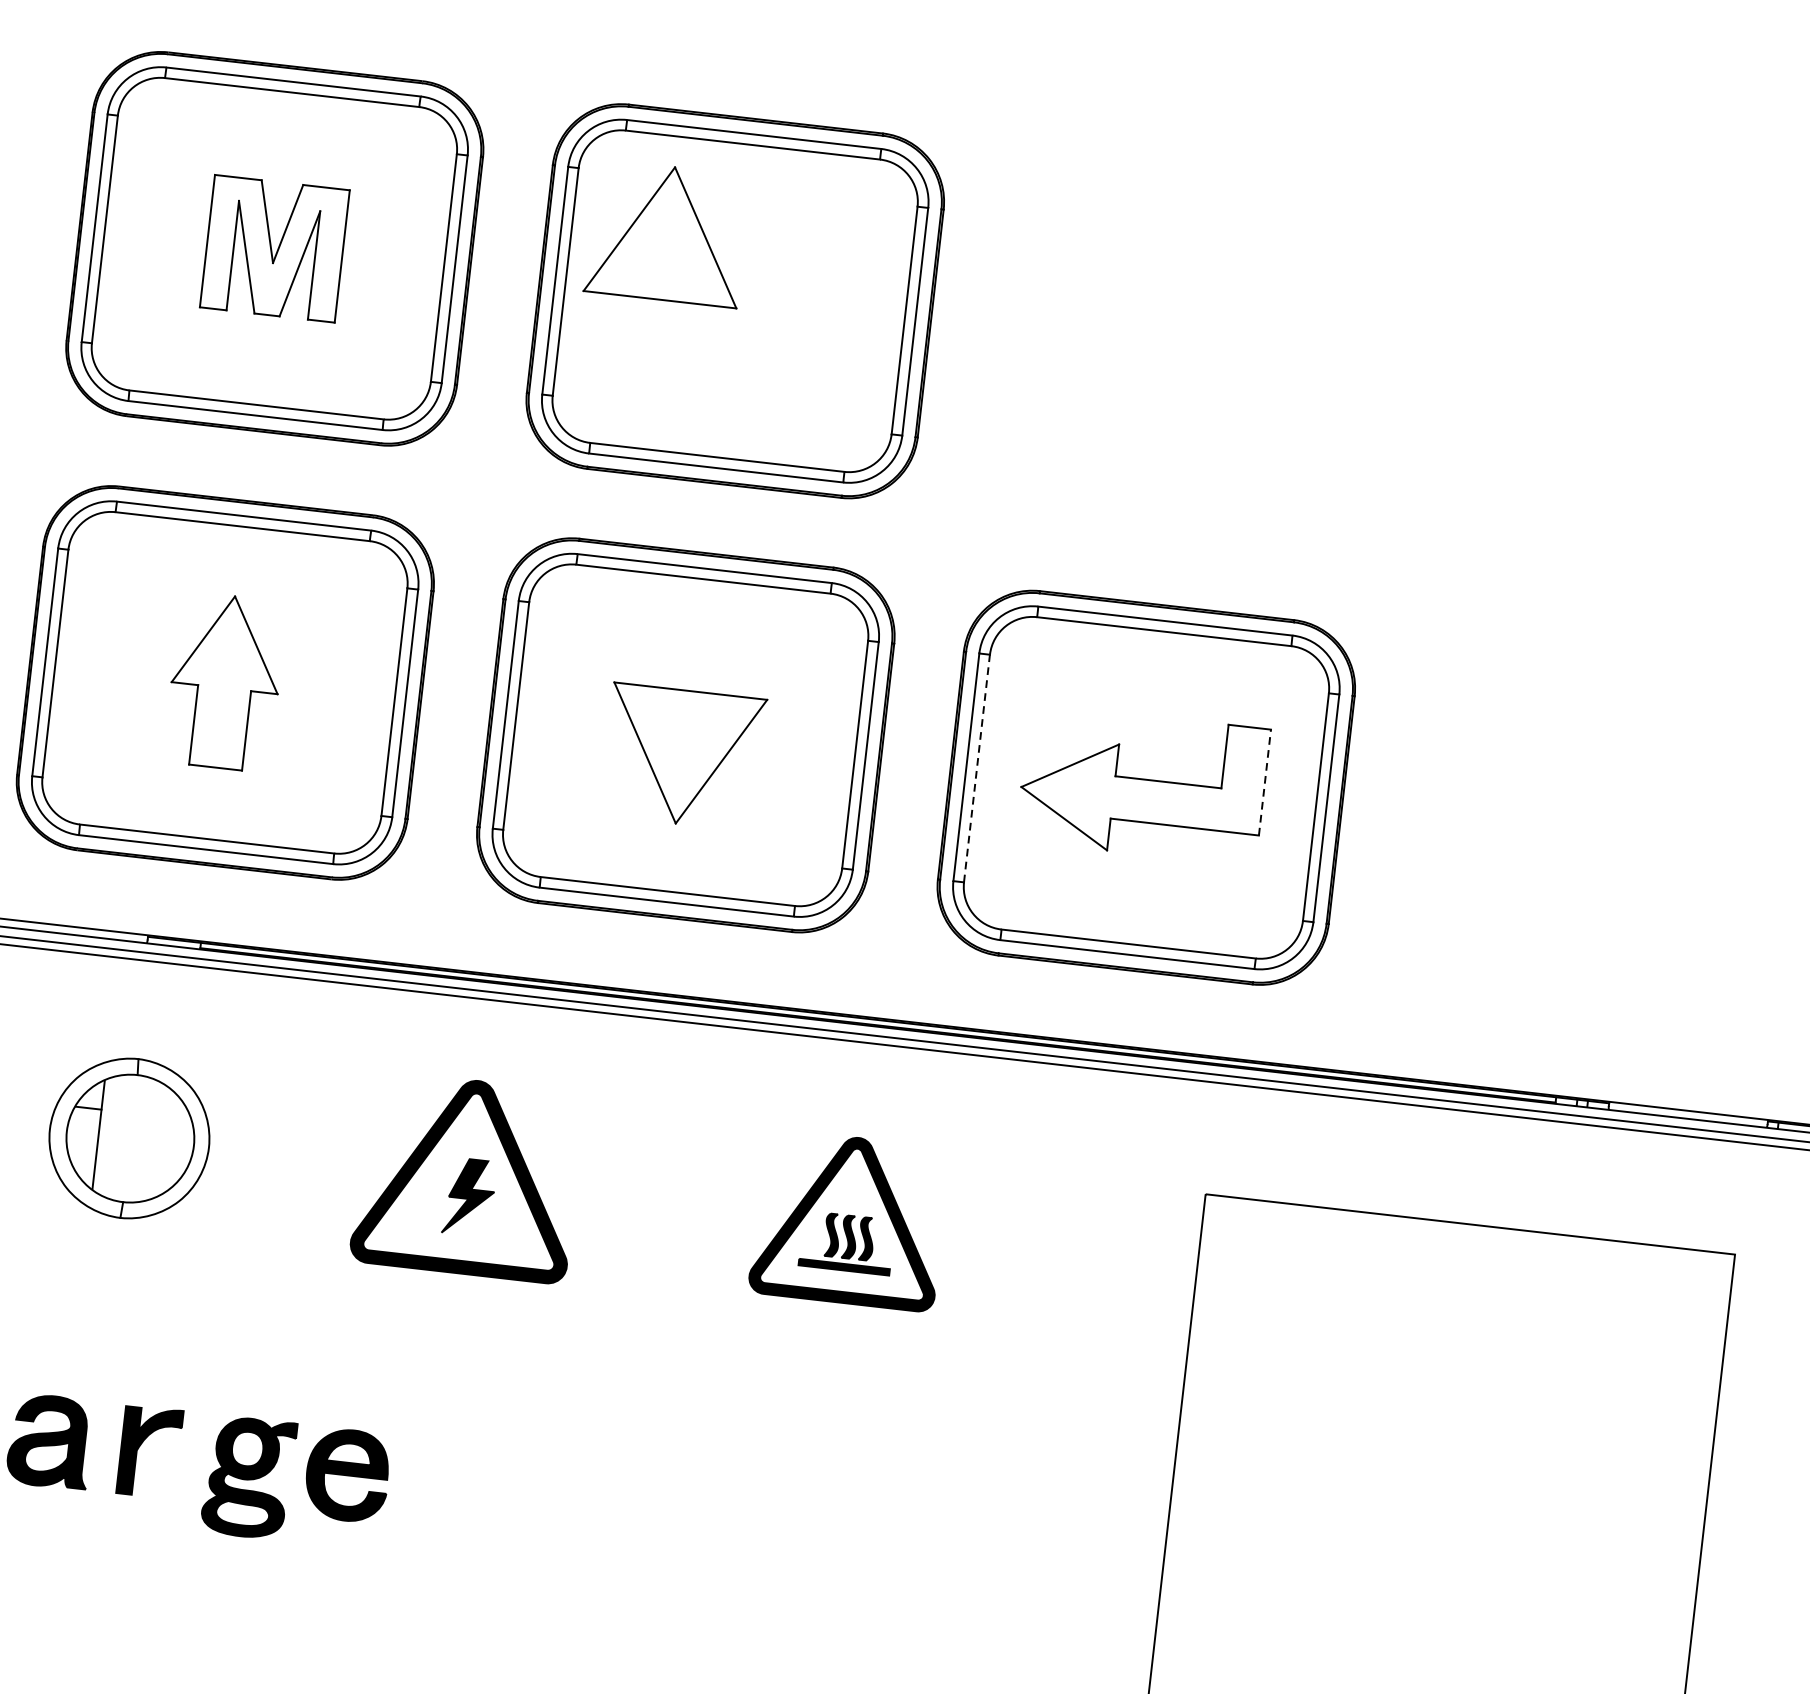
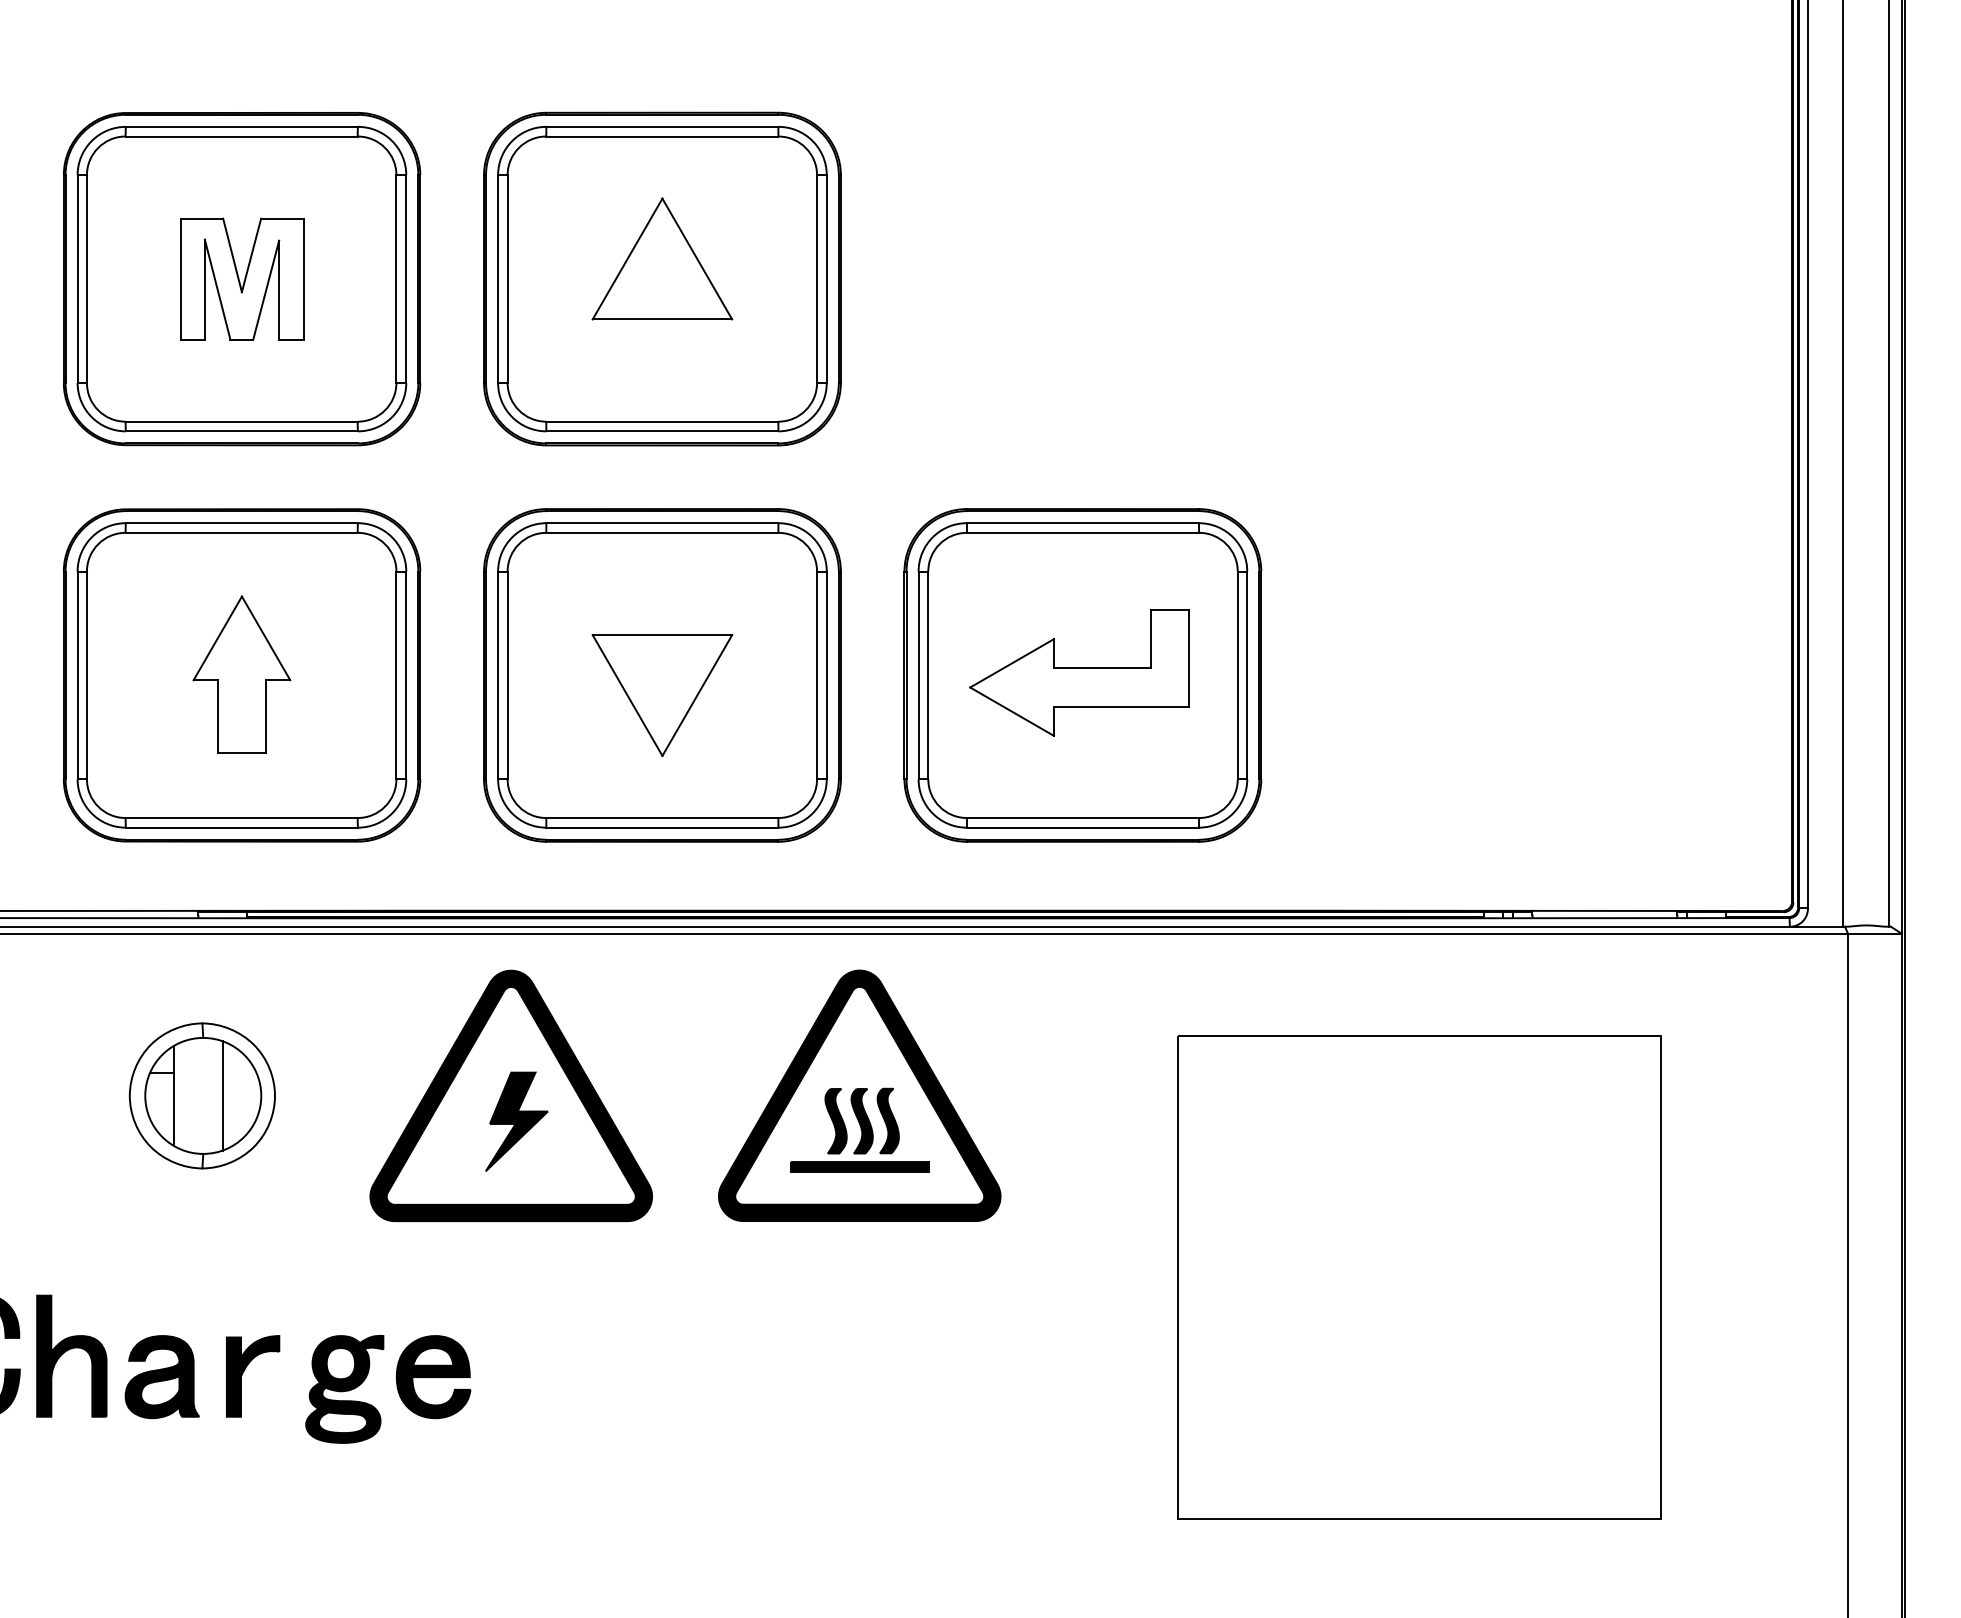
part: (667, 232) -> (662, 258), moved
line: (977, 768) -> (928, 675), dashed -> solid
line: (1265, 782) -> (1189, 658), dashed -> solid
line: (151, 1140) -> (222, 1095), added
part: (466, 1176) -> (510, 1095), size x1.43
part: (849, 1220) -> (859, 1095), size x1.67

